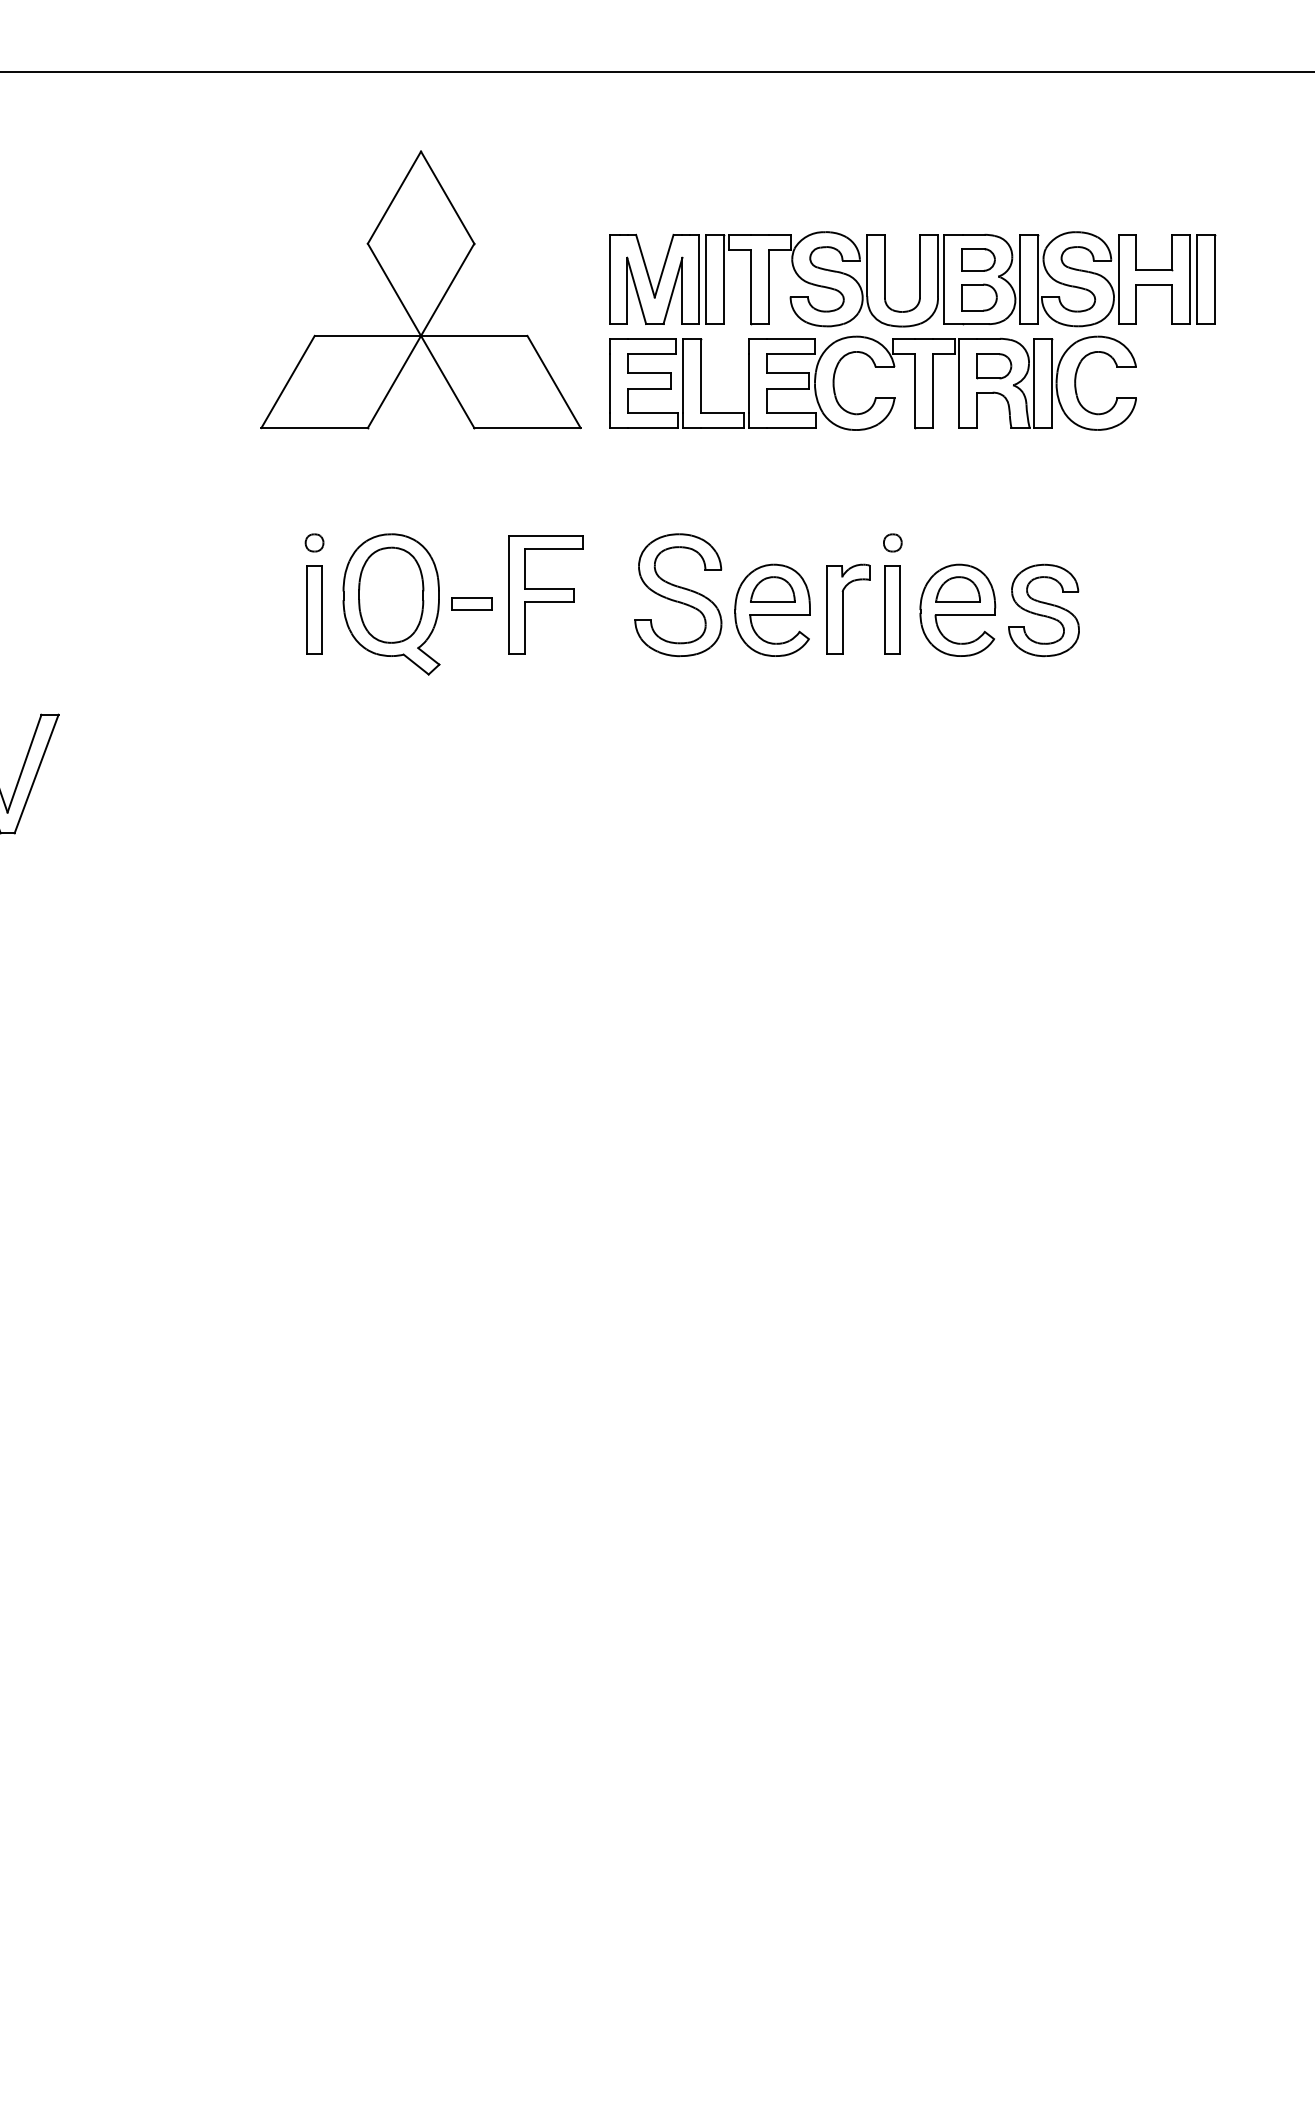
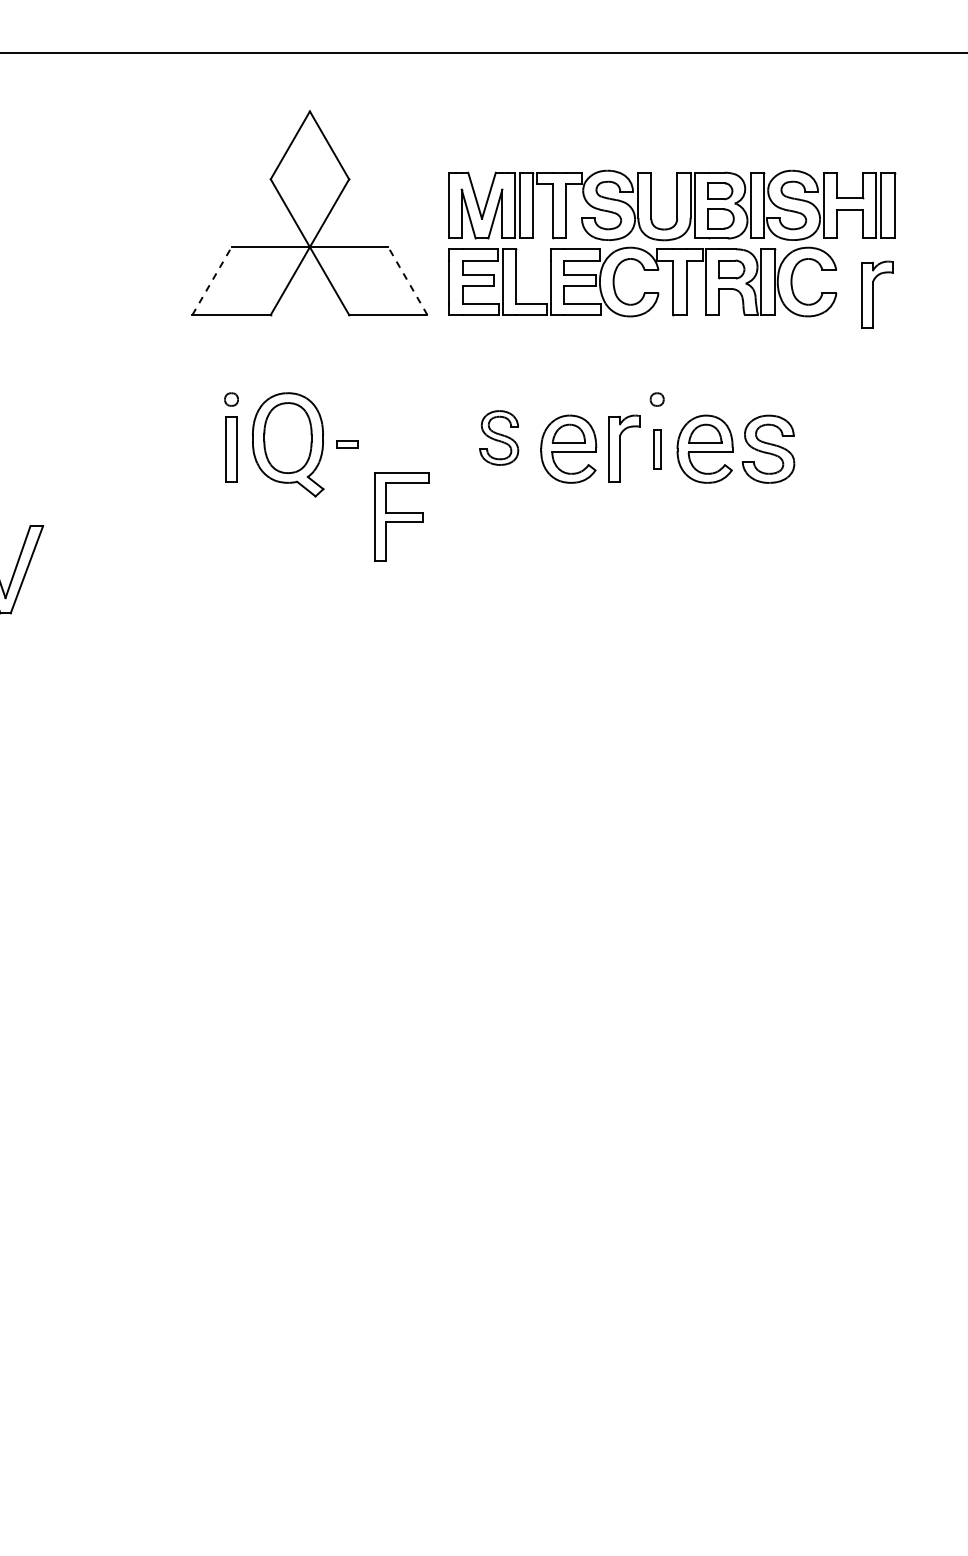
line: (288, 381) -> (212, 280), solid -> dashed
line: (553, 381) -> (407, 280), solid -> dashed
part: (1192, 400) -> (877, 294), added
part: (545, 594) -> (401, 516), moved
part: (677, 594) -> (498, 437), size x0.6
part: (472, 603) -> (347, 444), size x0.7
part: (893, 610) -> (657, 449), size x0.6

